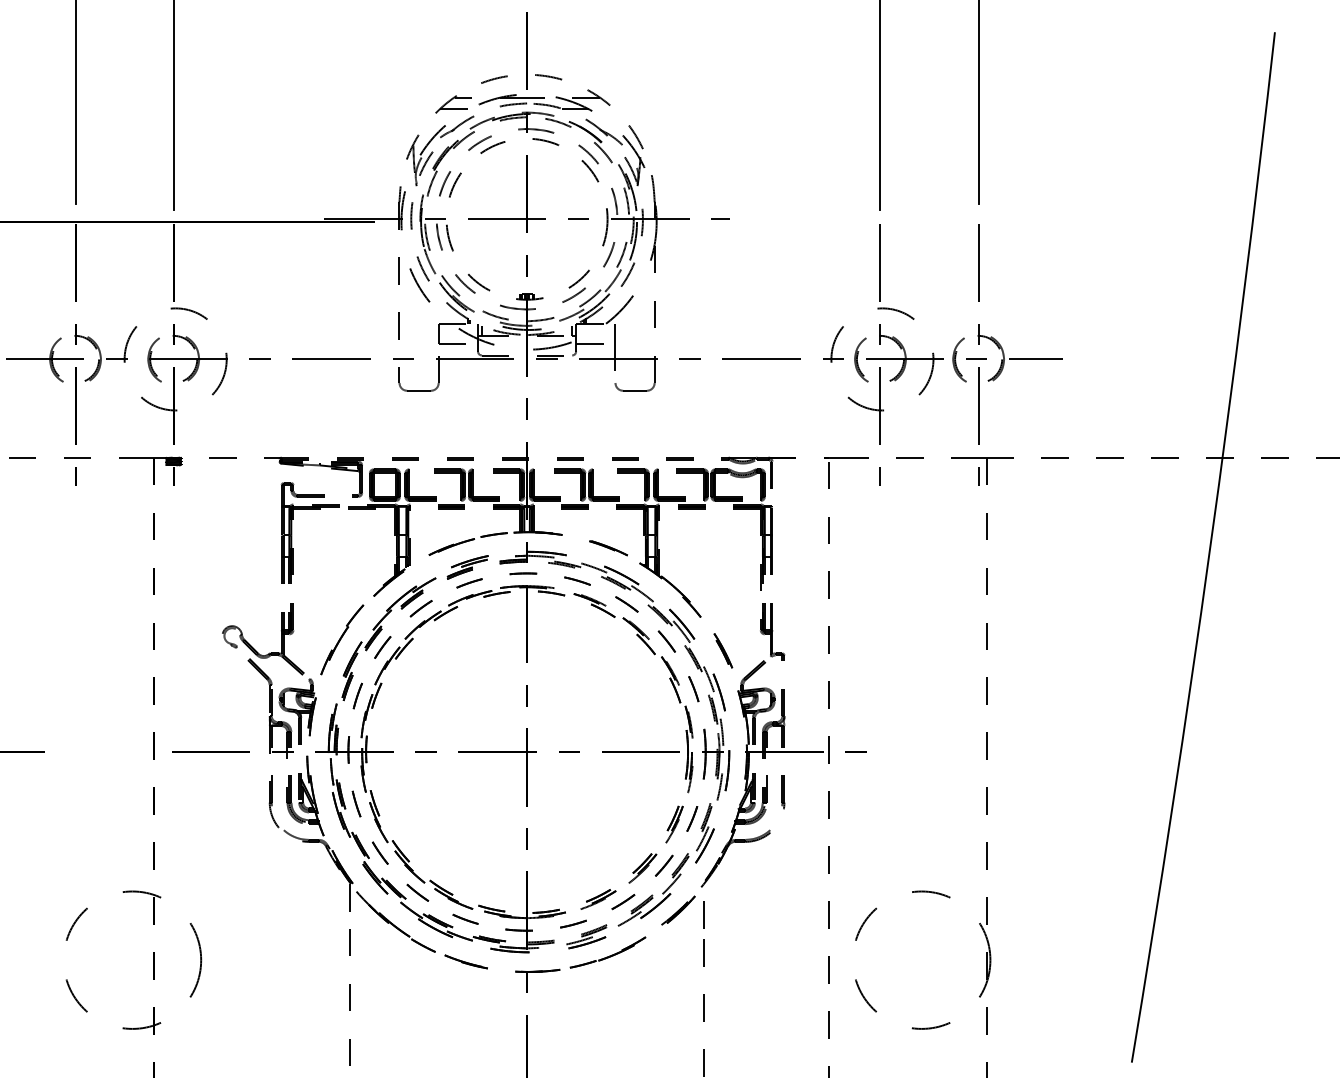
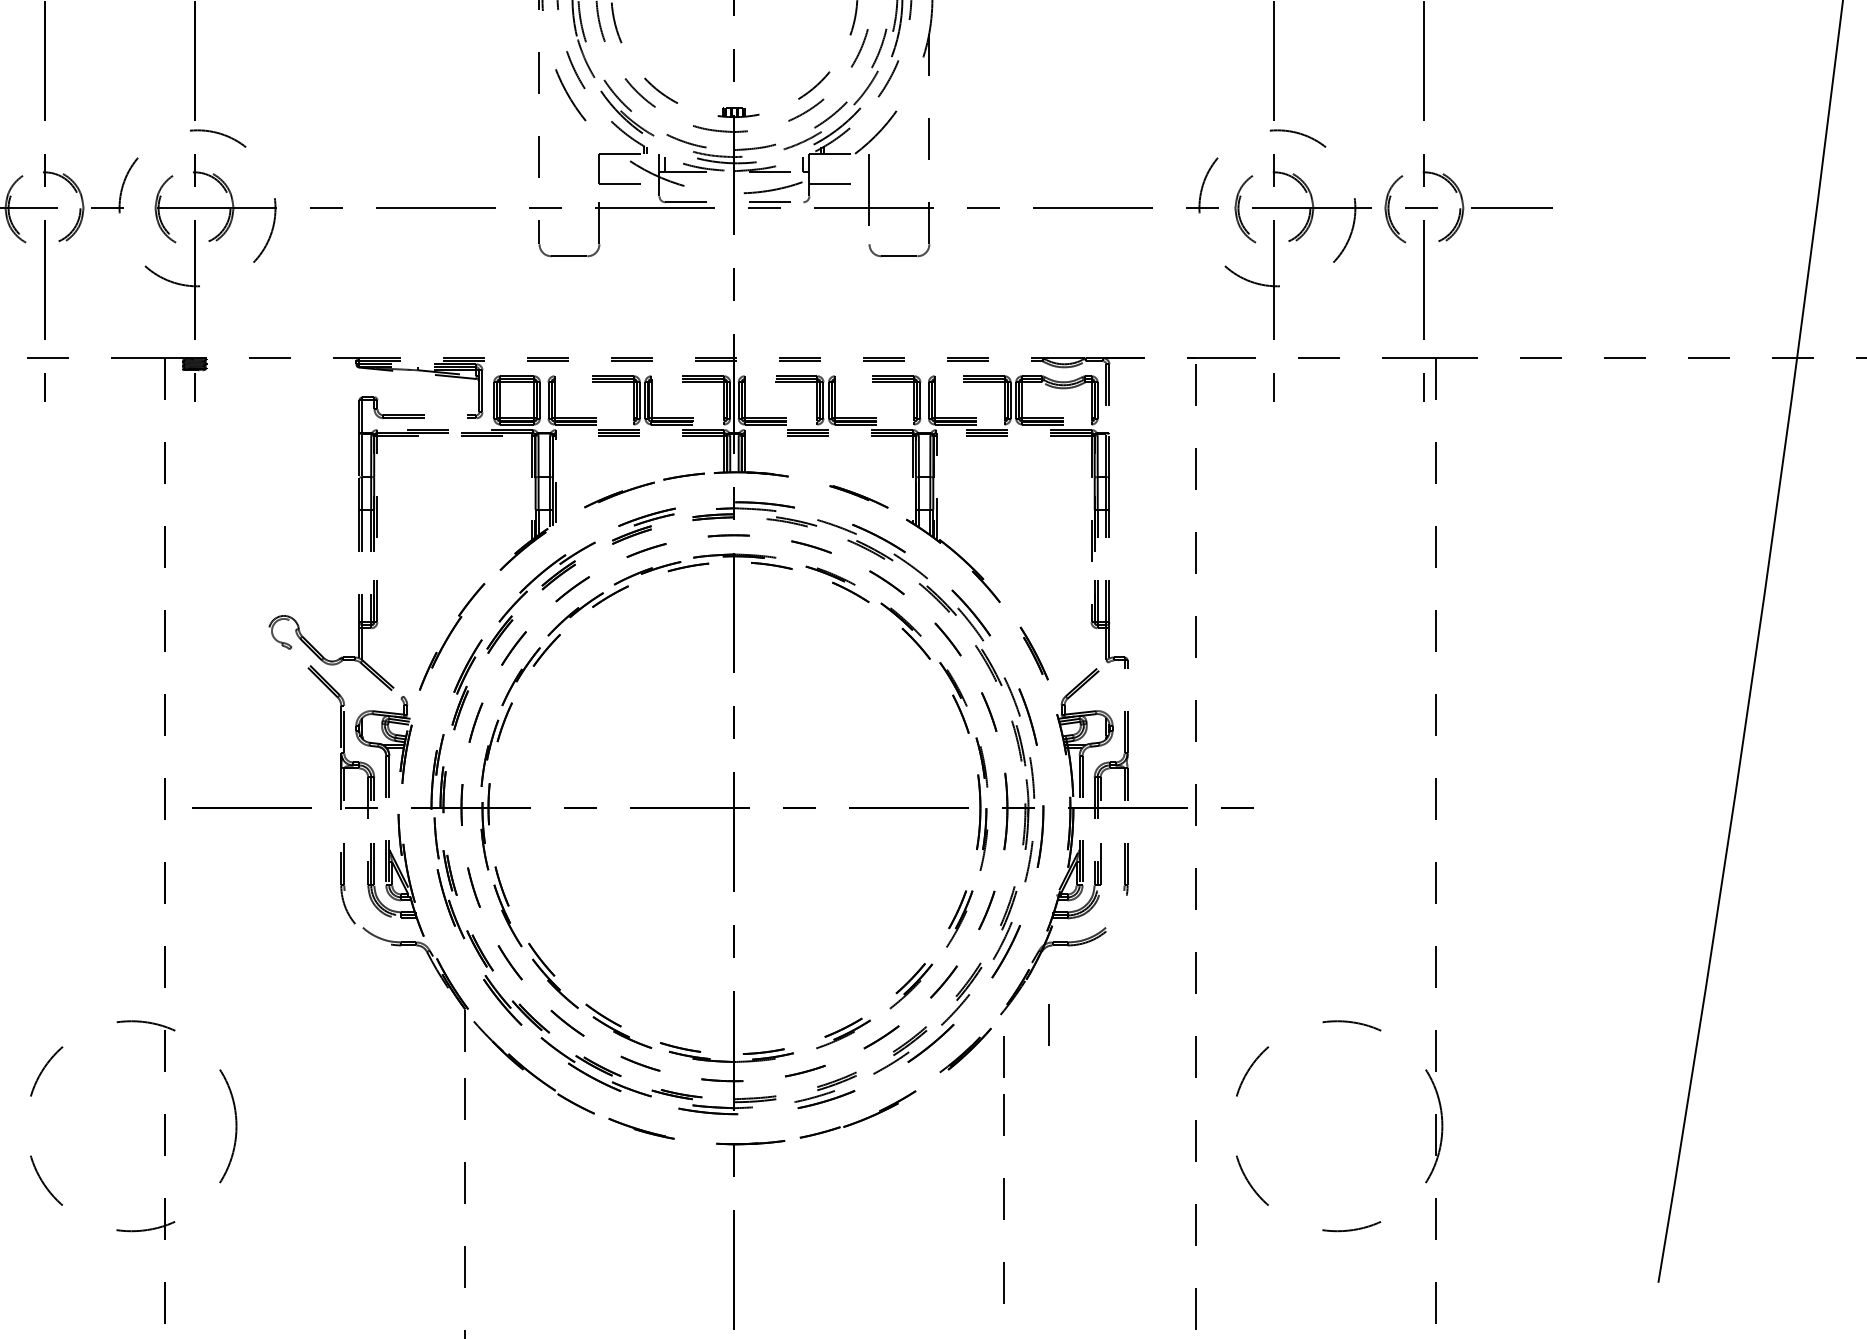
line: (732, 893) -> (1048, 1024), added

